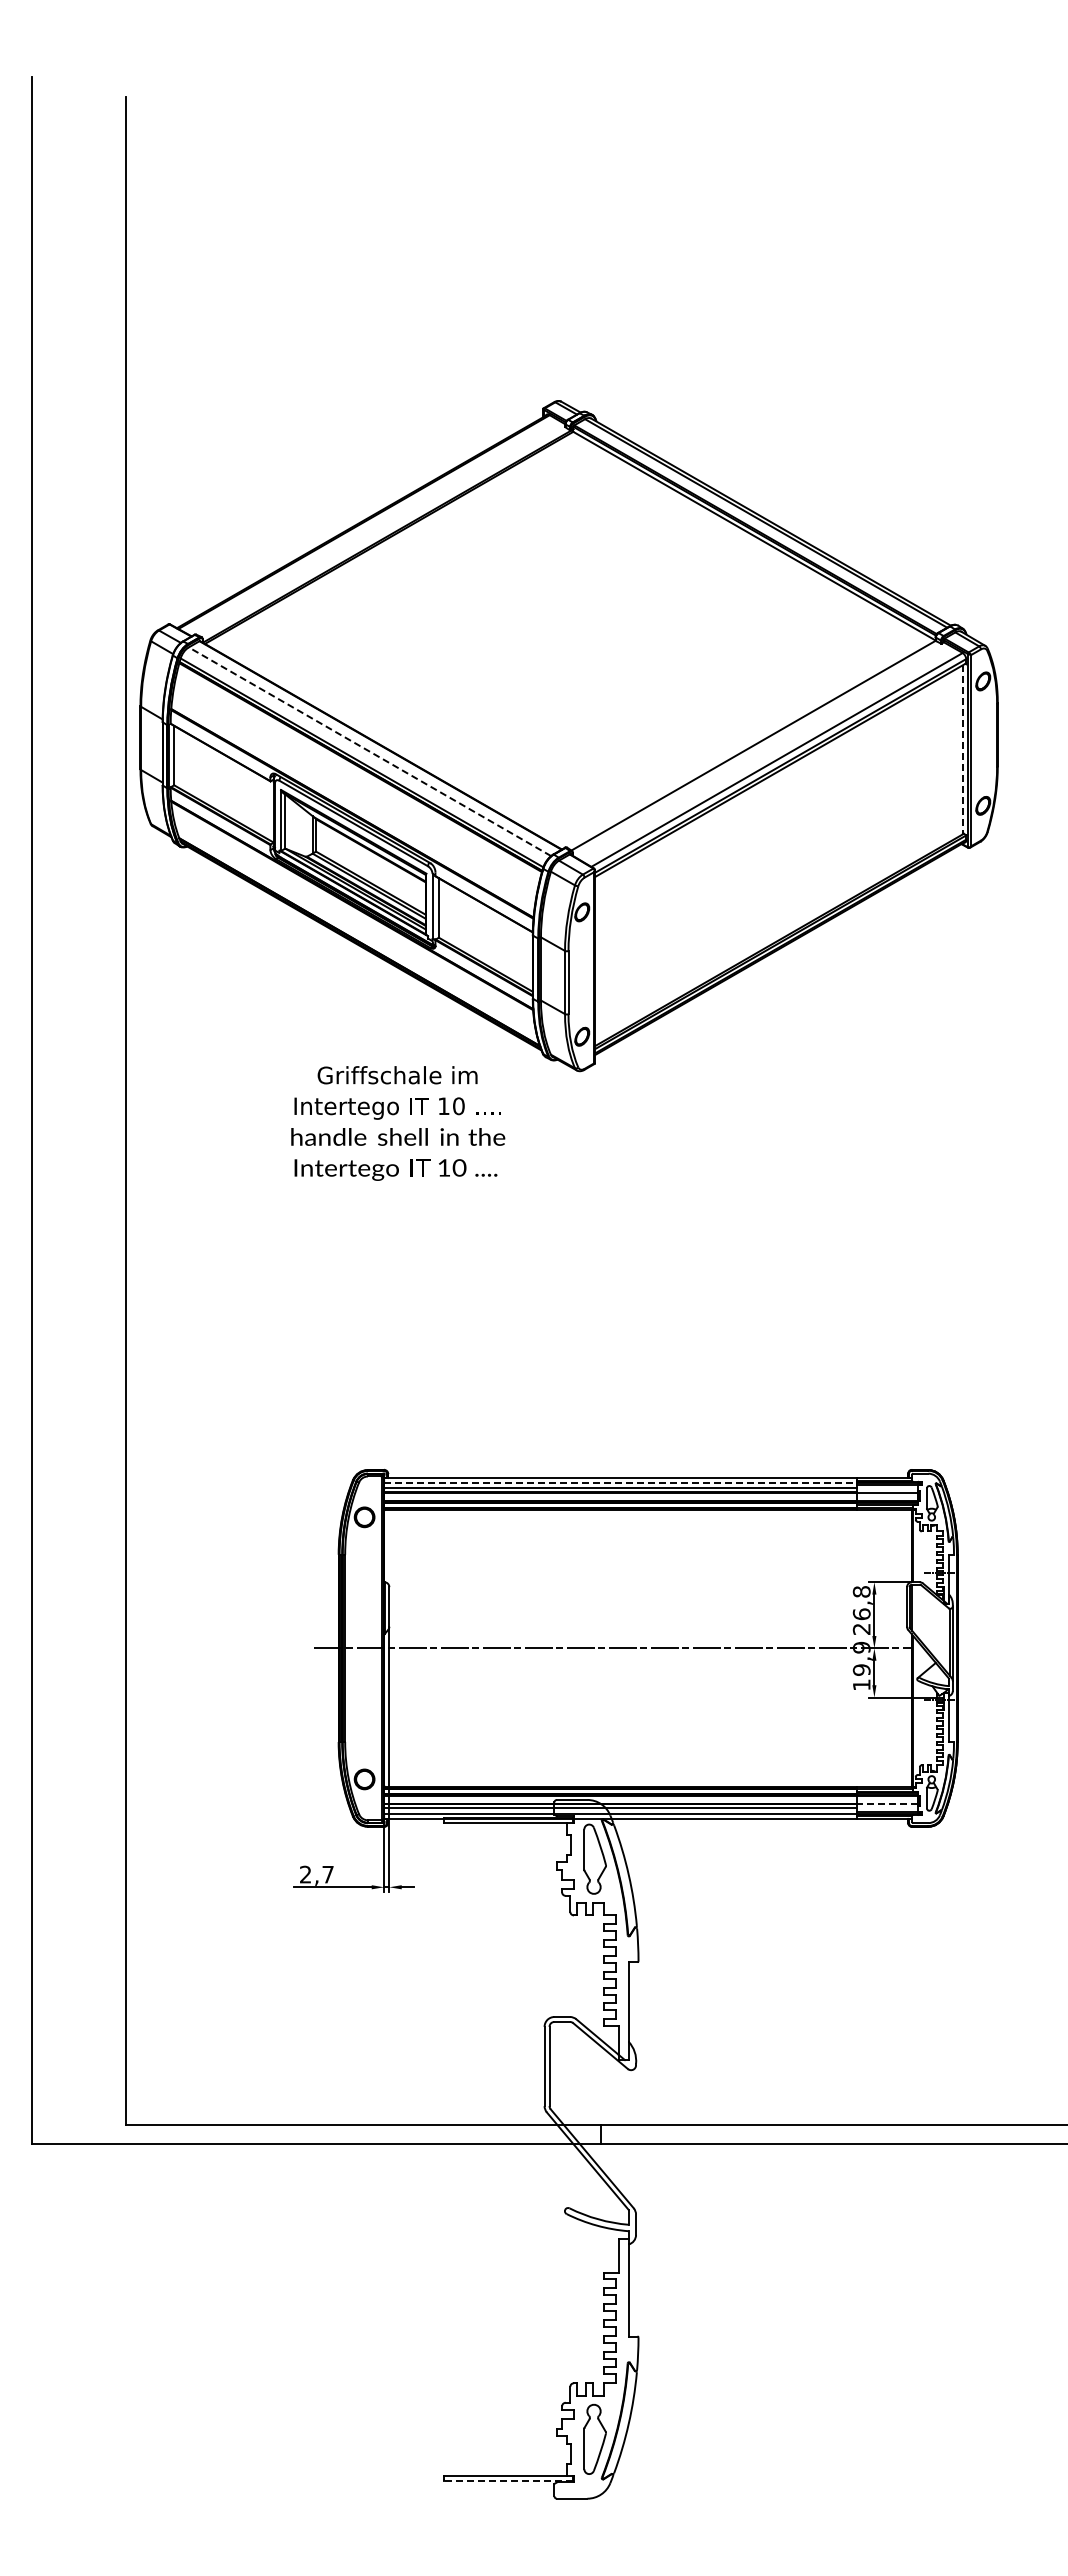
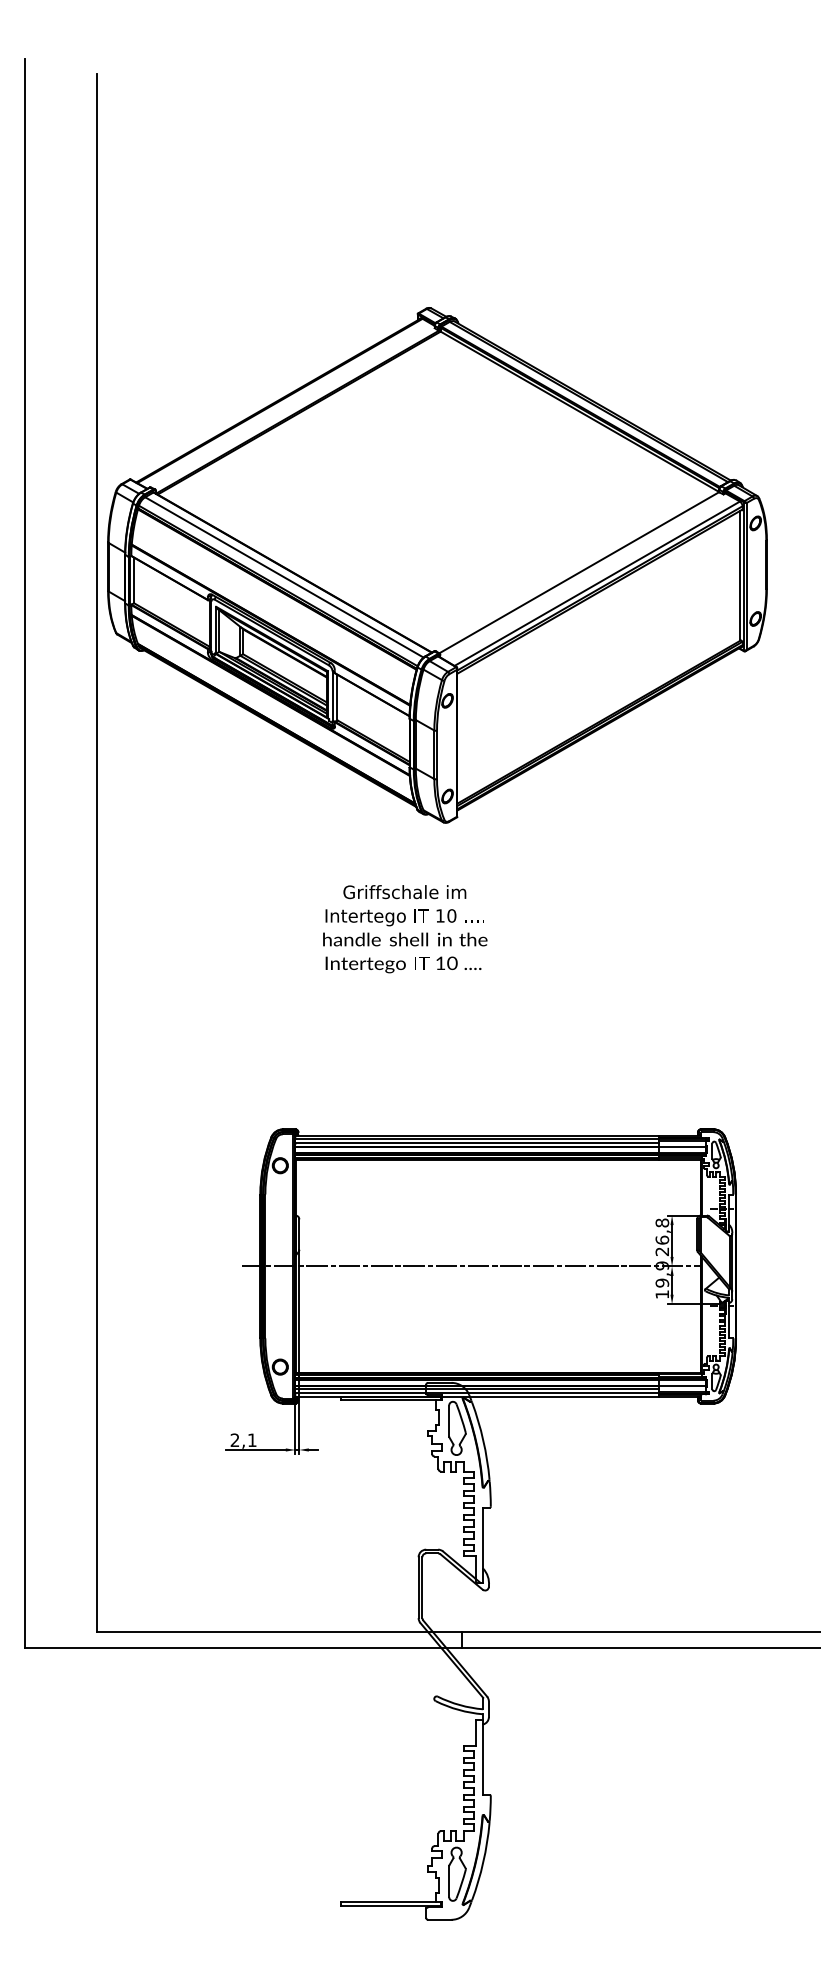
line: (963, 749) -> (740, 575), dashed -> solid
line: (369, 751) -> (284, 577), dashed -> solid
text: (398, 1123) -> (405, 929), moved
line: (620, 1483) -> (476, 1139), dashed -> solid
line: (887, 1803) -> (682, 1385), dashed -> solid
text: (327, 1874) -> (251, 1440), 2,7 -> 2,1
line: (508, 2480) -> (390, 1905), dashed -> solid

